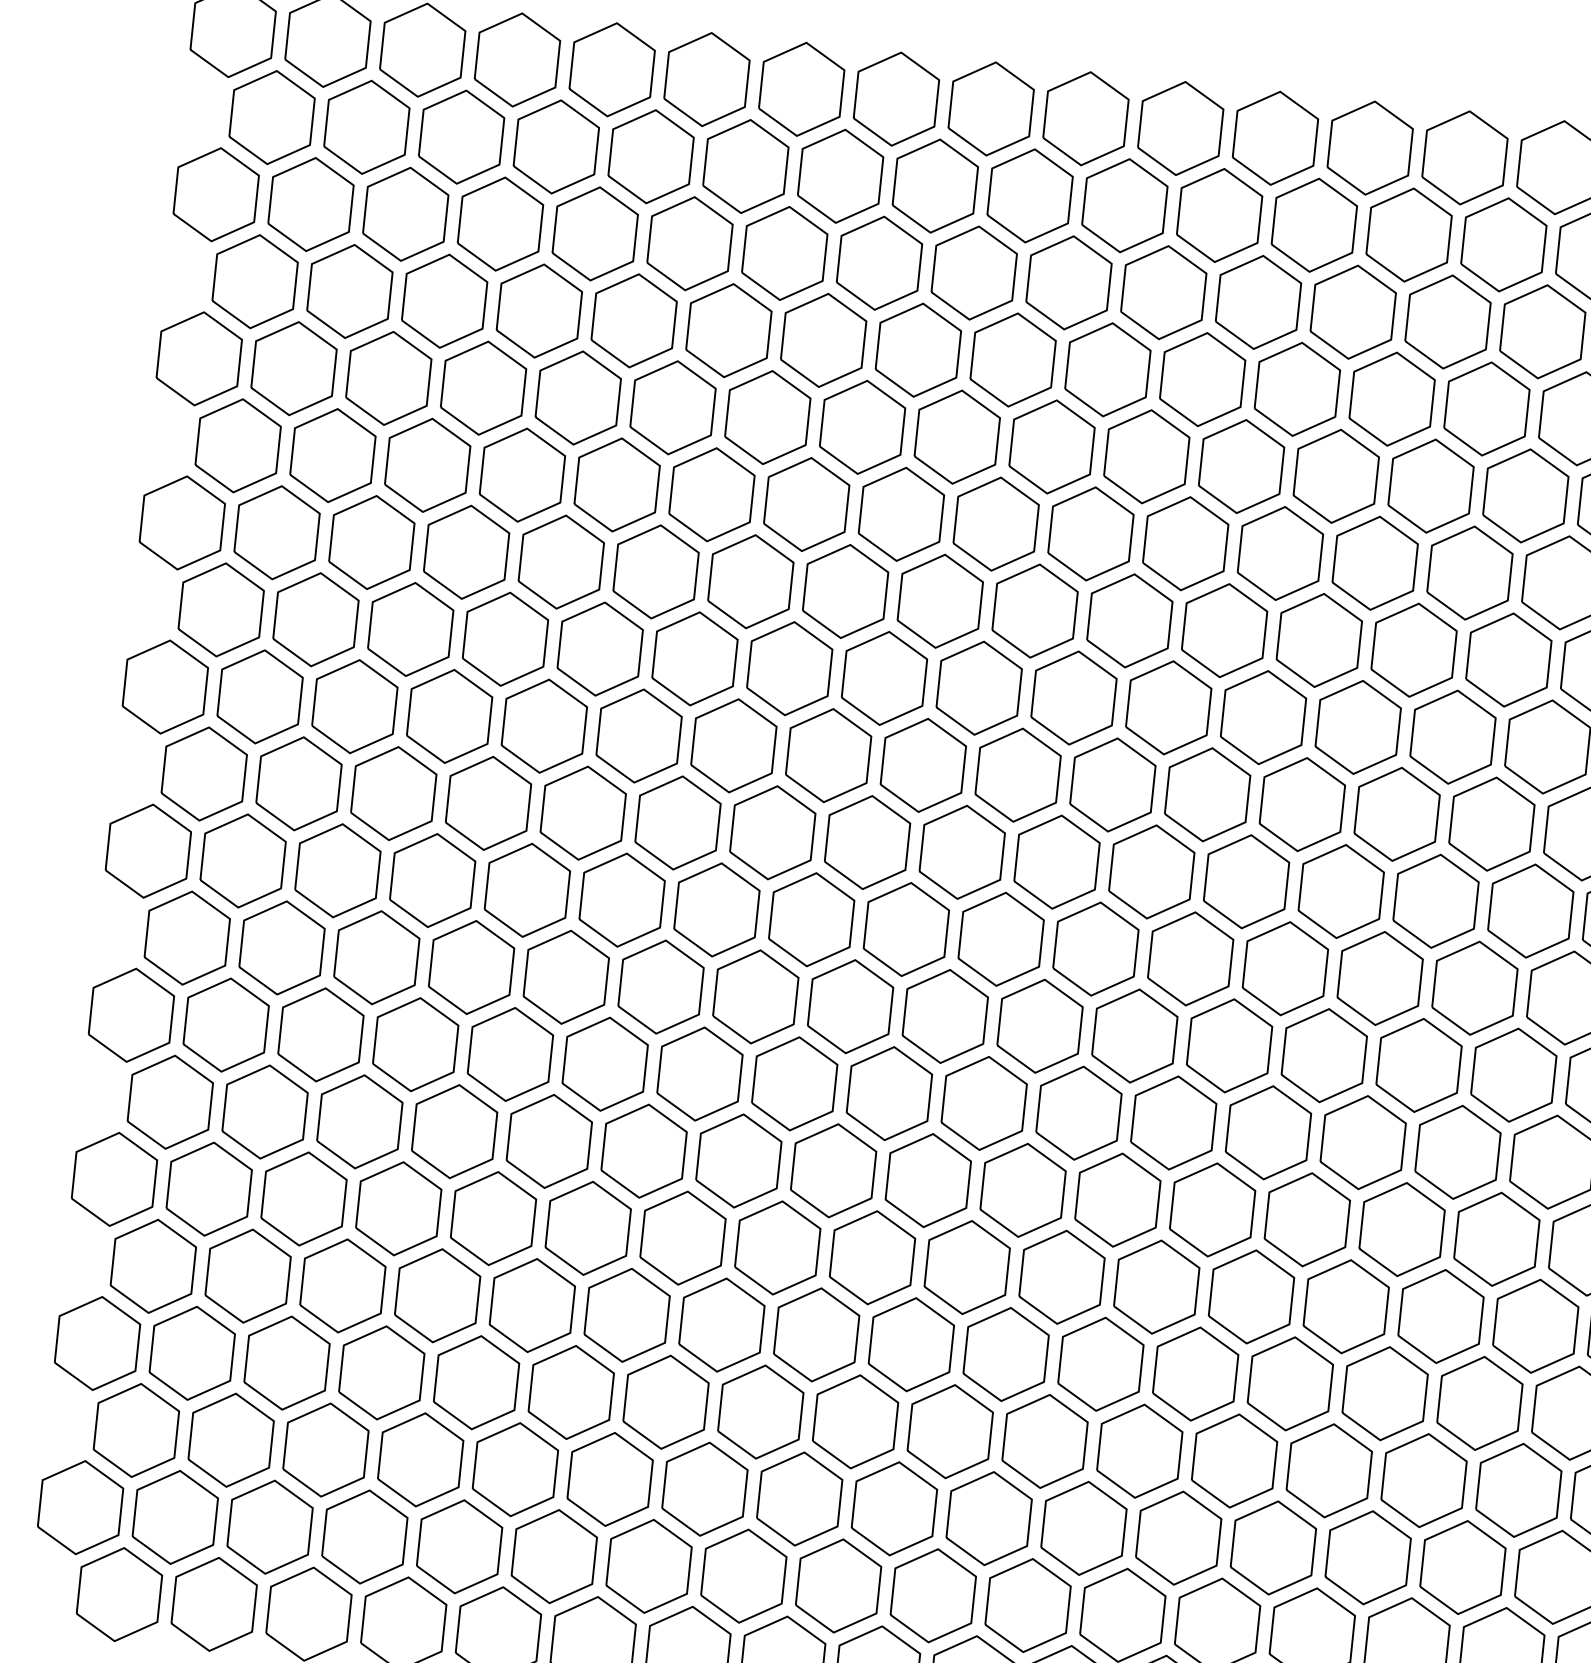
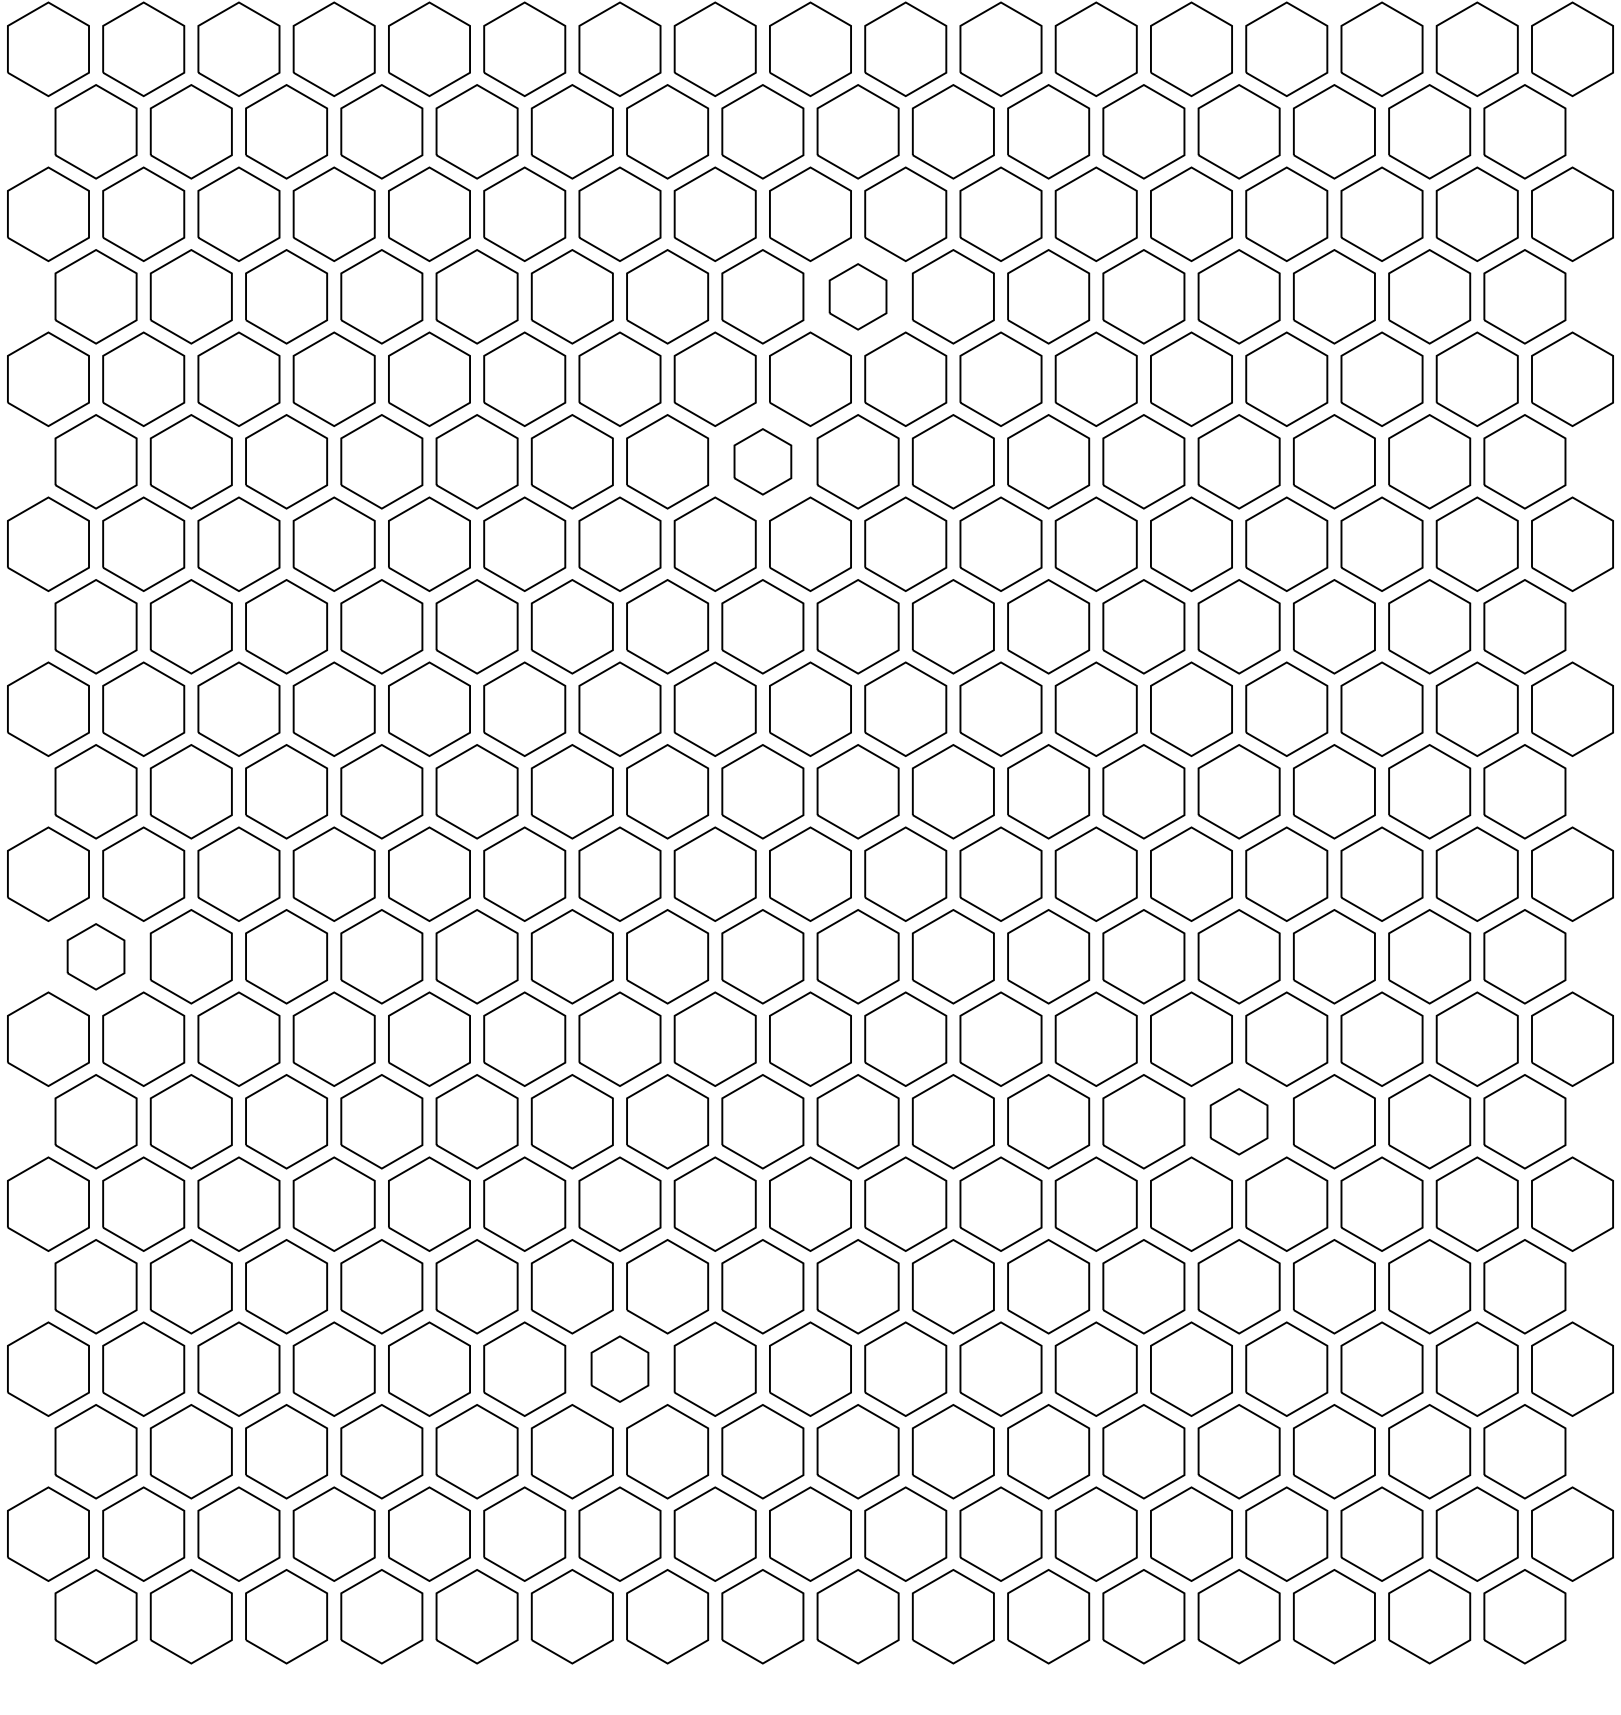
part: (1012, 359) -> (857, 296), size x0.7
part: (901, 514) -> (762, 461), size x0.7
part: (186, 937) -> (95, 956), size x0.7
part: (1306, 1219) -> (1238, 1121), size x0.7
part: (665, 1401) -> (619, 1368), size x0.7

